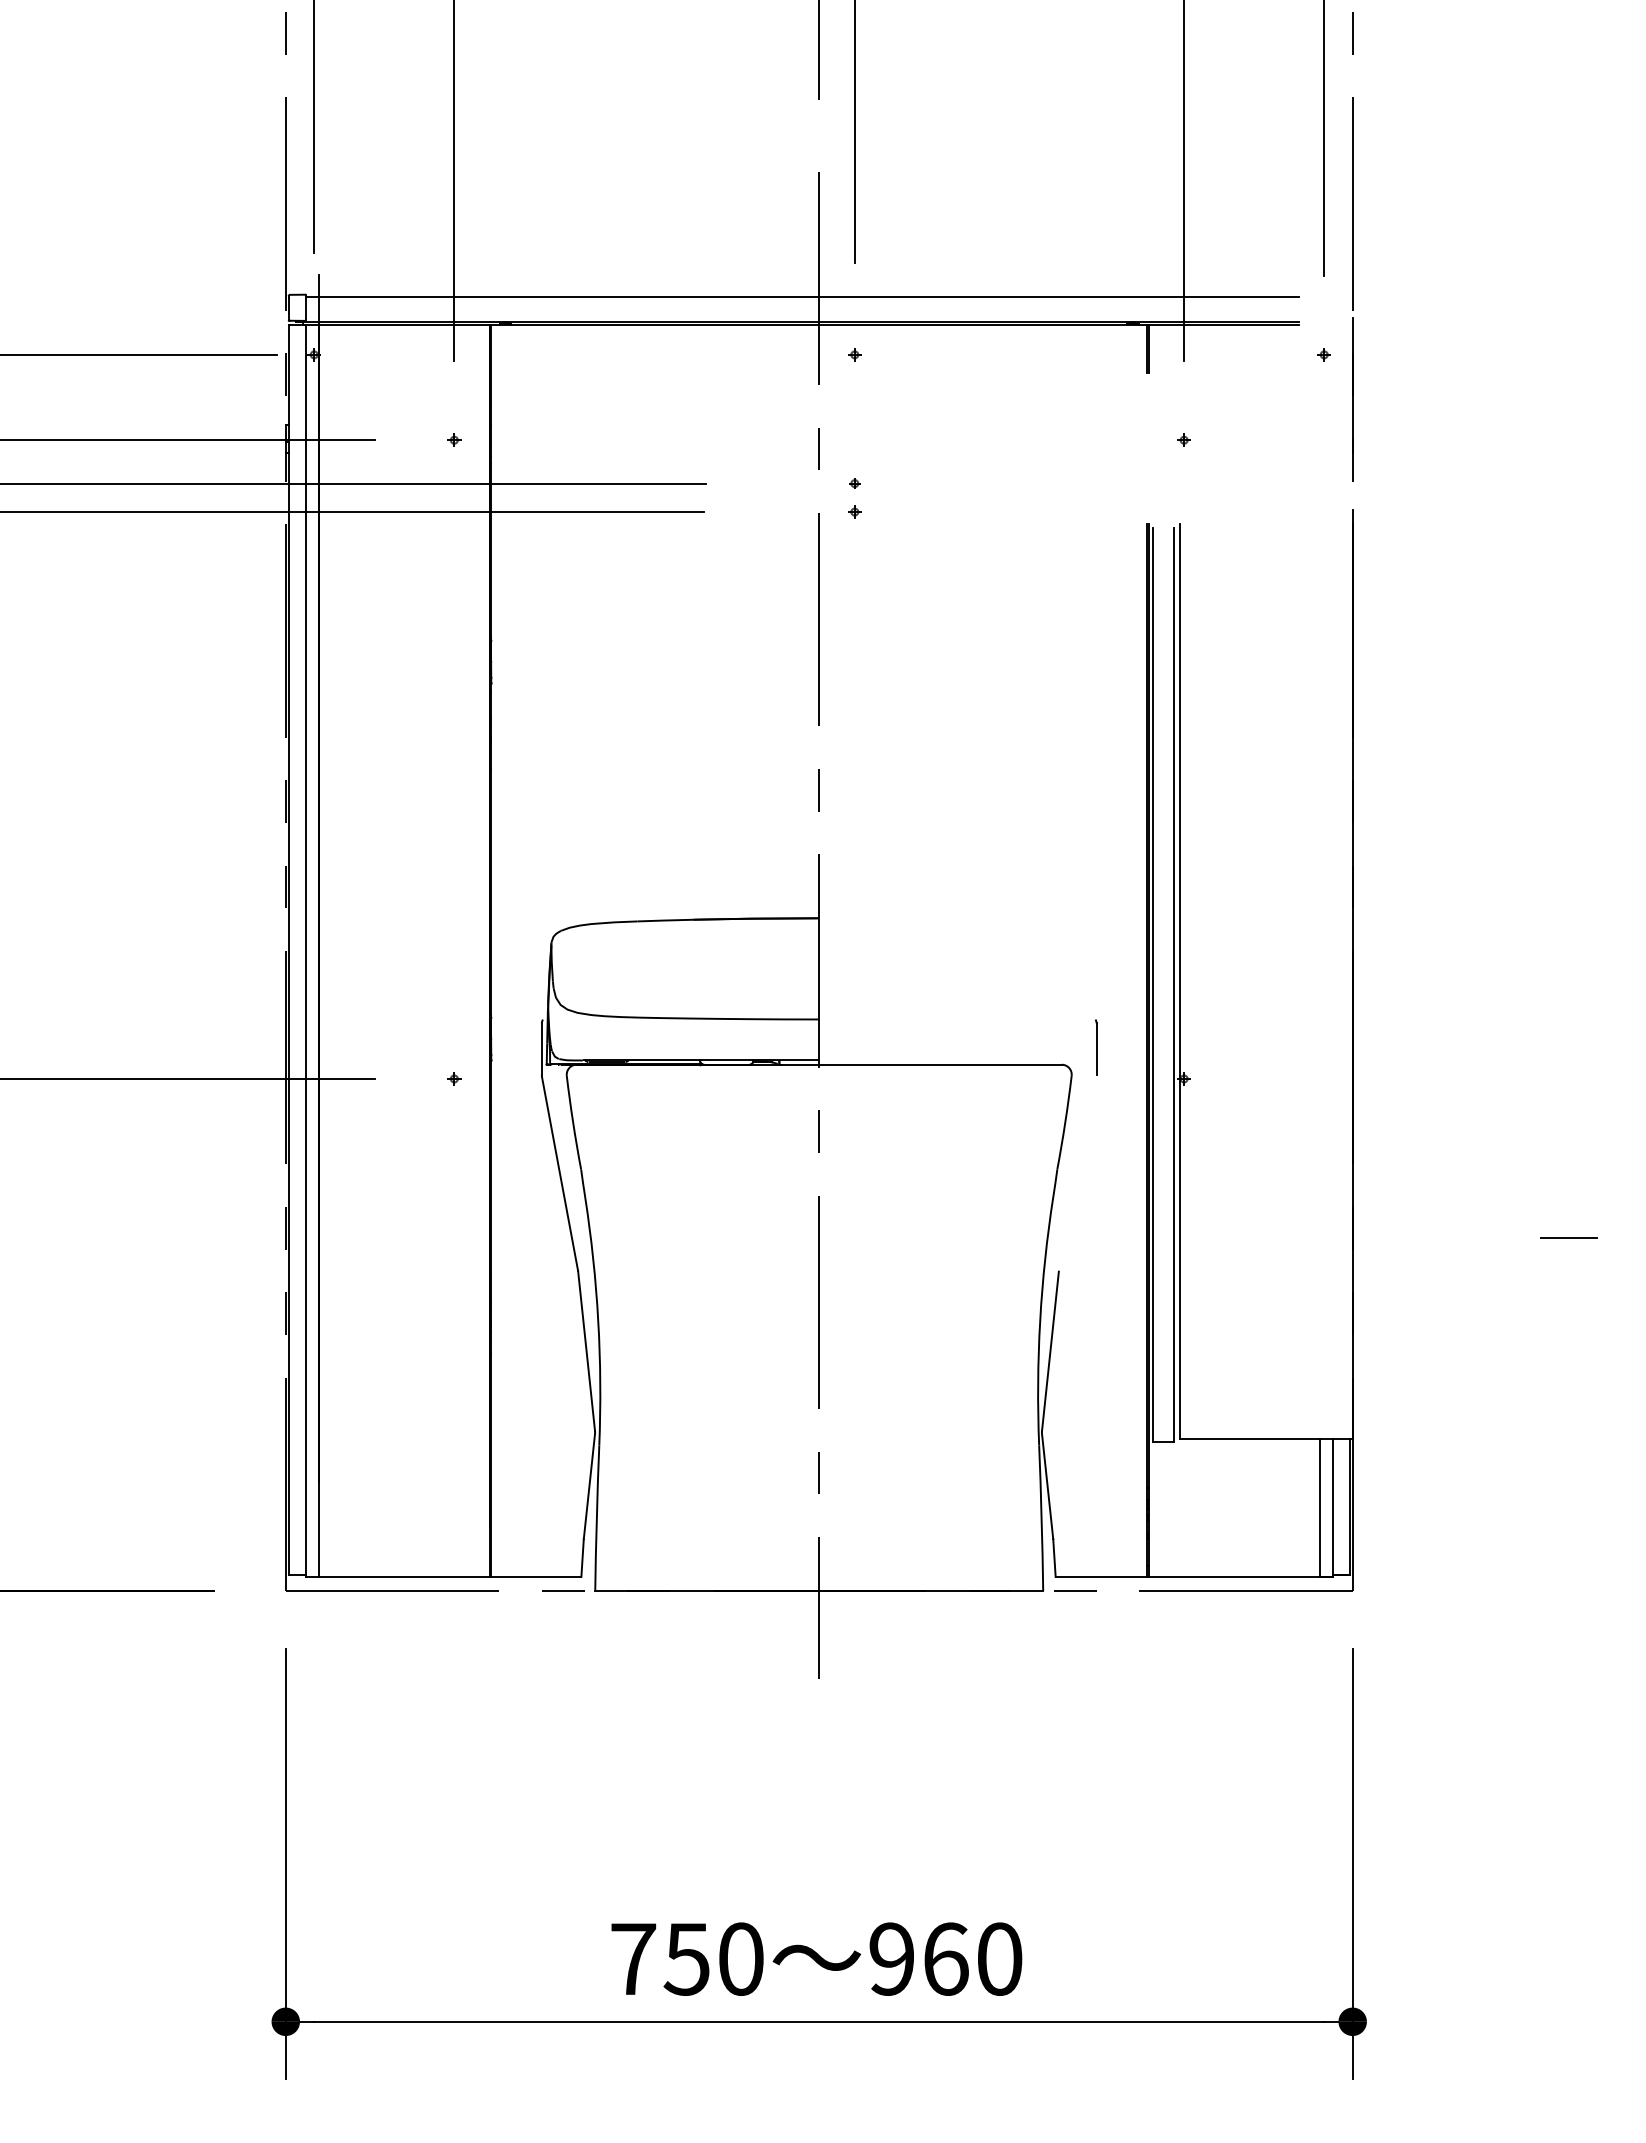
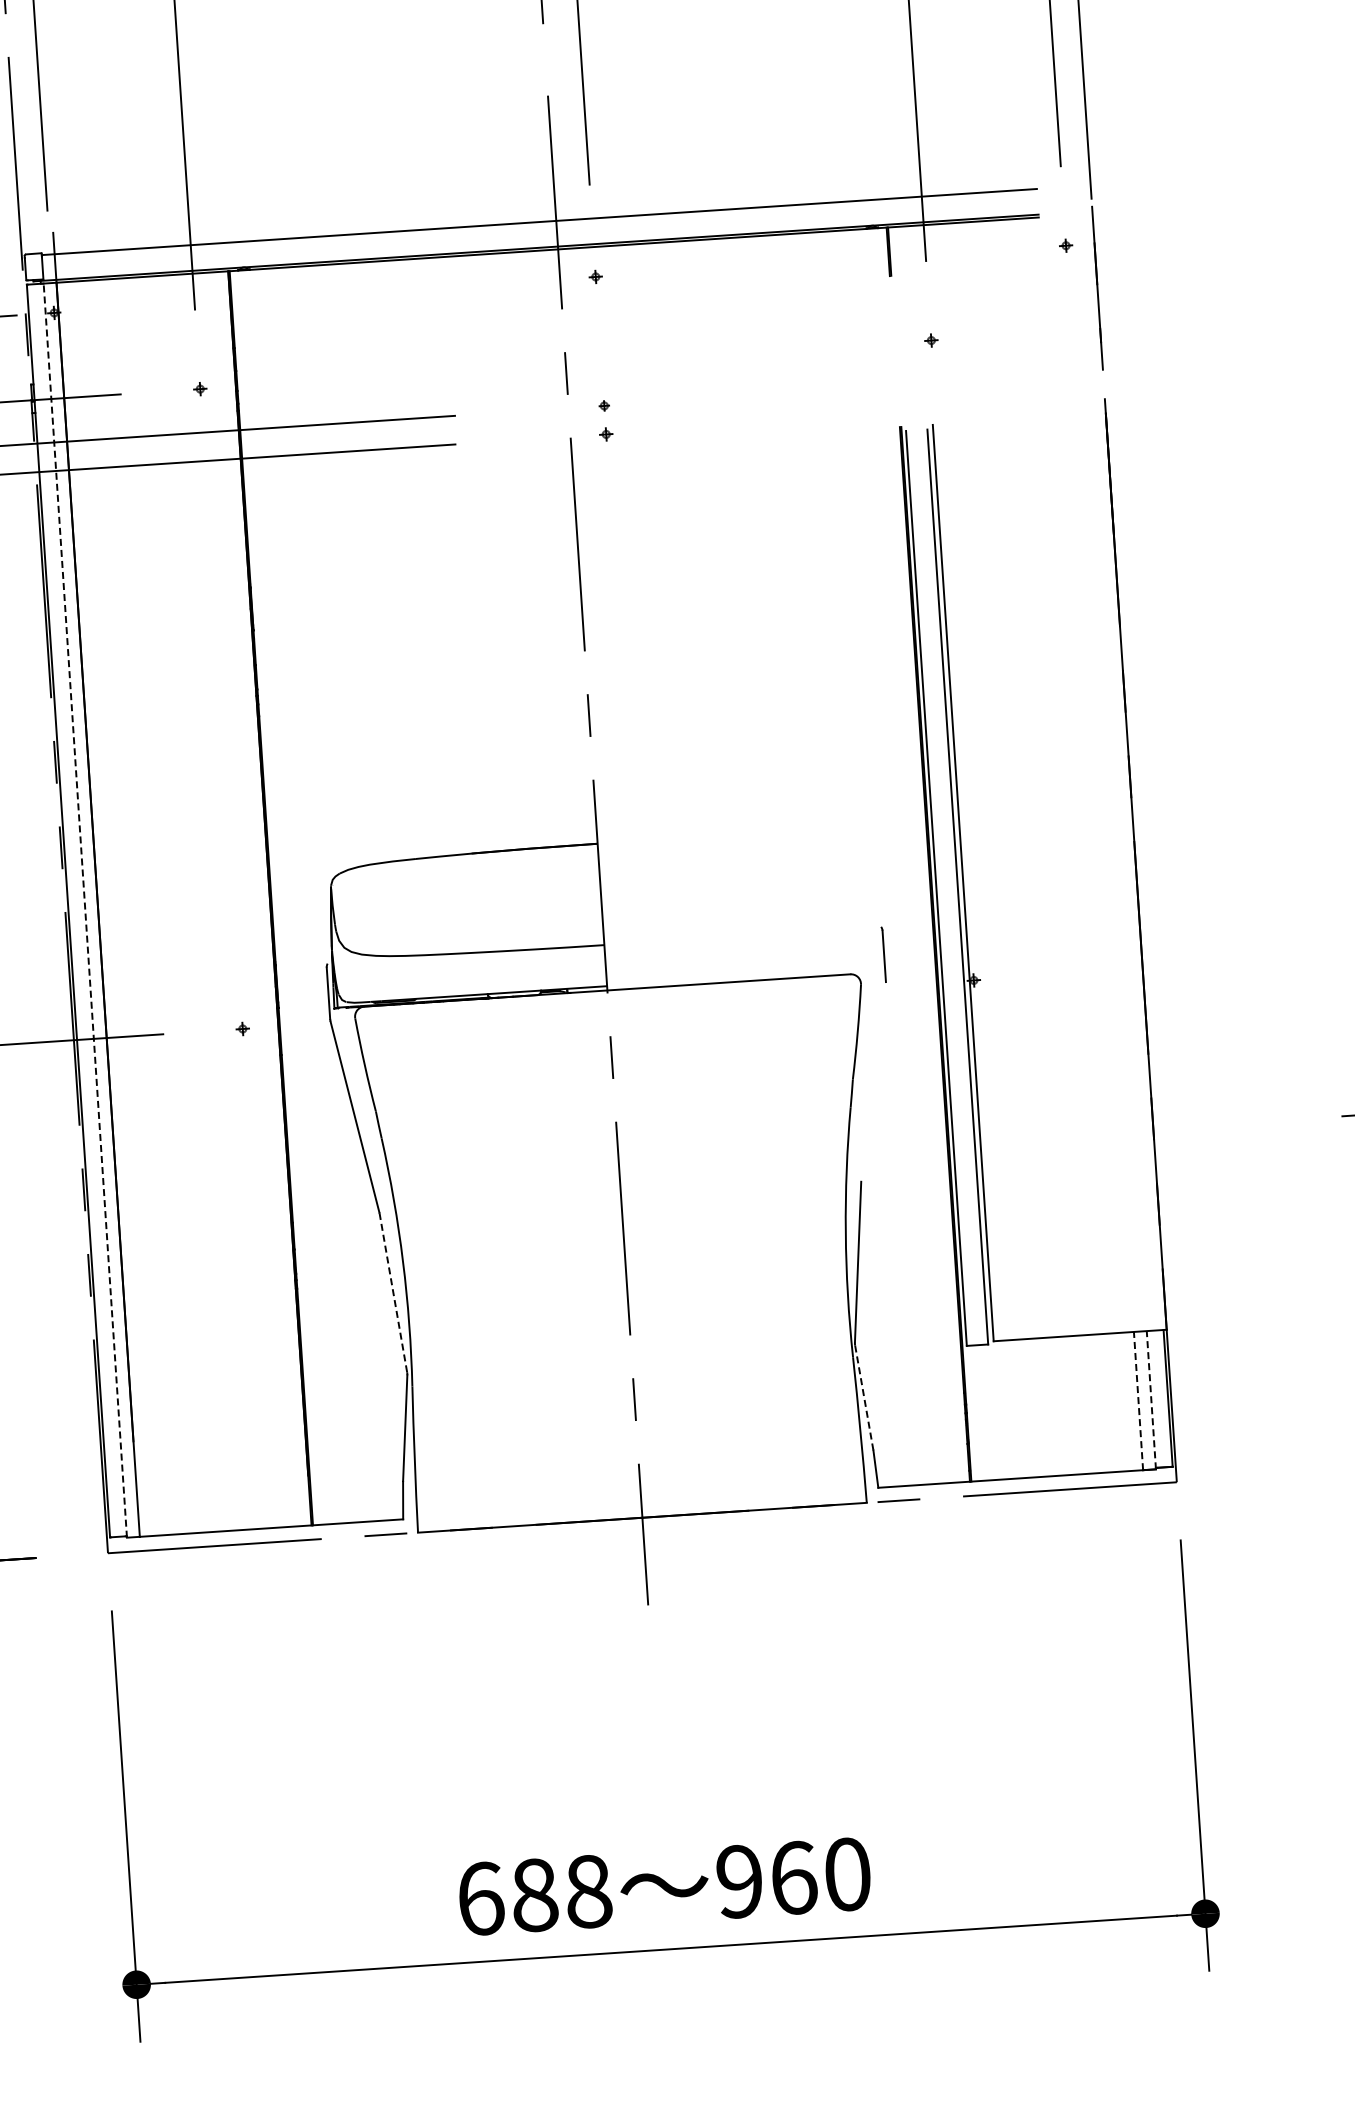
line: (305, 950) -> (85, 910), solid -> dashed
line: (586, 1350) -> (393, 1292), solid -> dashed
line: (1047, 1486) -> (864, 1397), solid -> dashed
line: (1319, 1507) -> (1138, 1400), solid -> dashed
line: (1332, 1507) -> (1151, 1399), solid -> dashed
text: (687, 1958) -> (534, 1894), 750 -> 688

